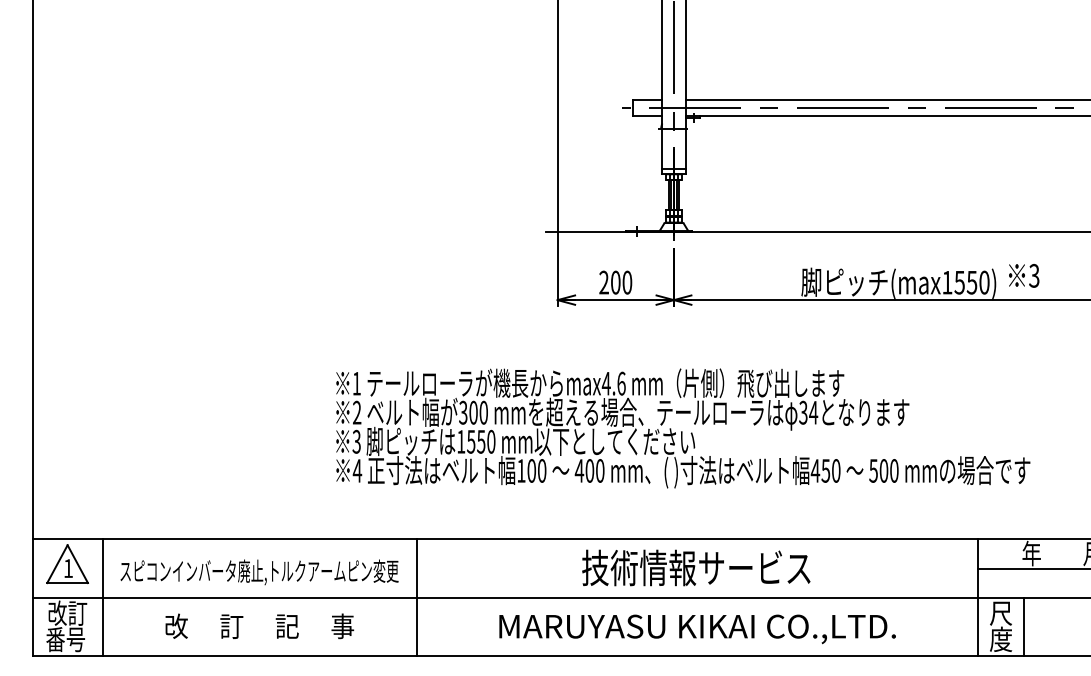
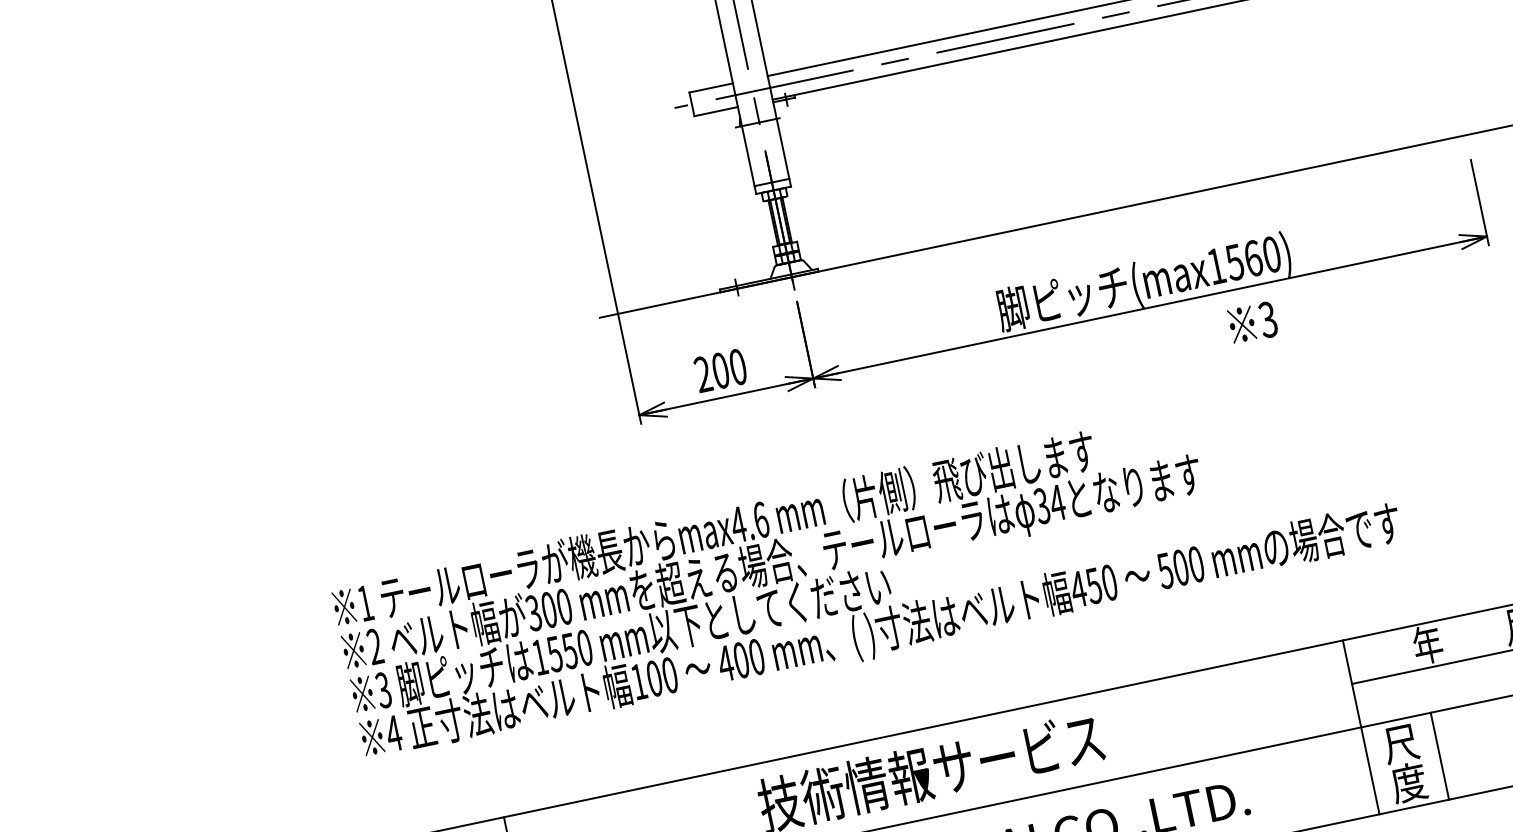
text: (1024, 275) -> (1253, 322), moved
text: (971, 282) -> (1252, 258), (max1550) -> (max1560)

